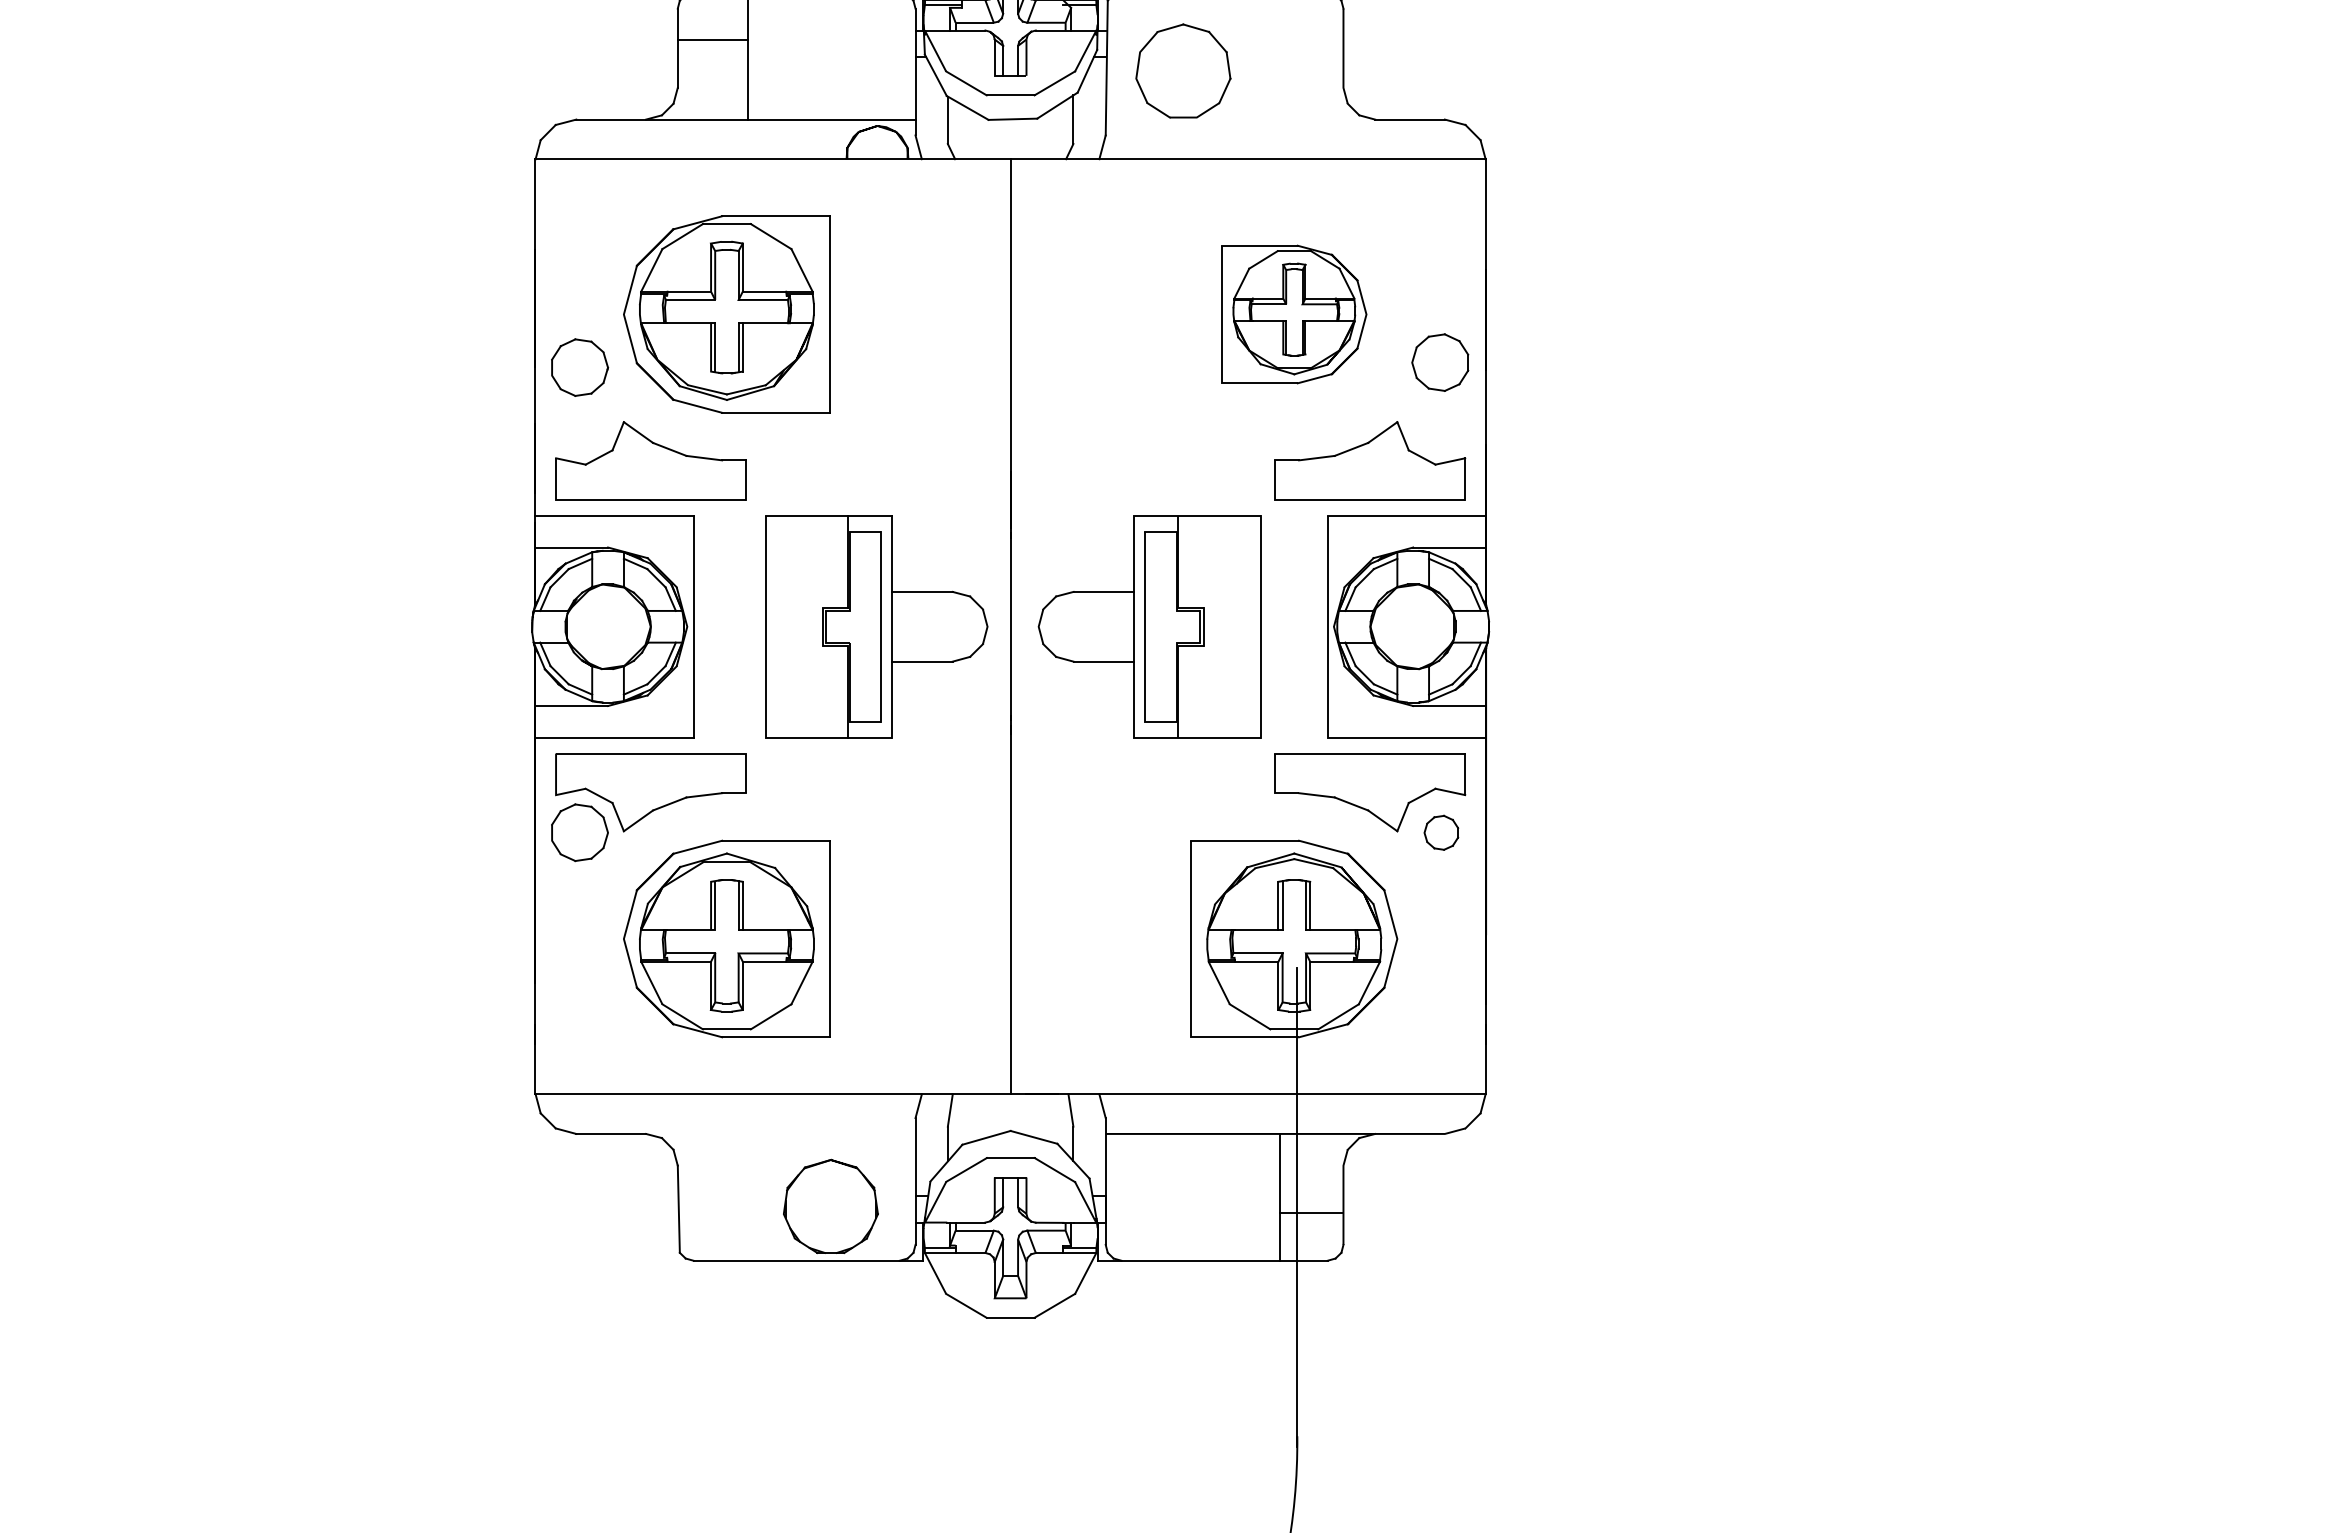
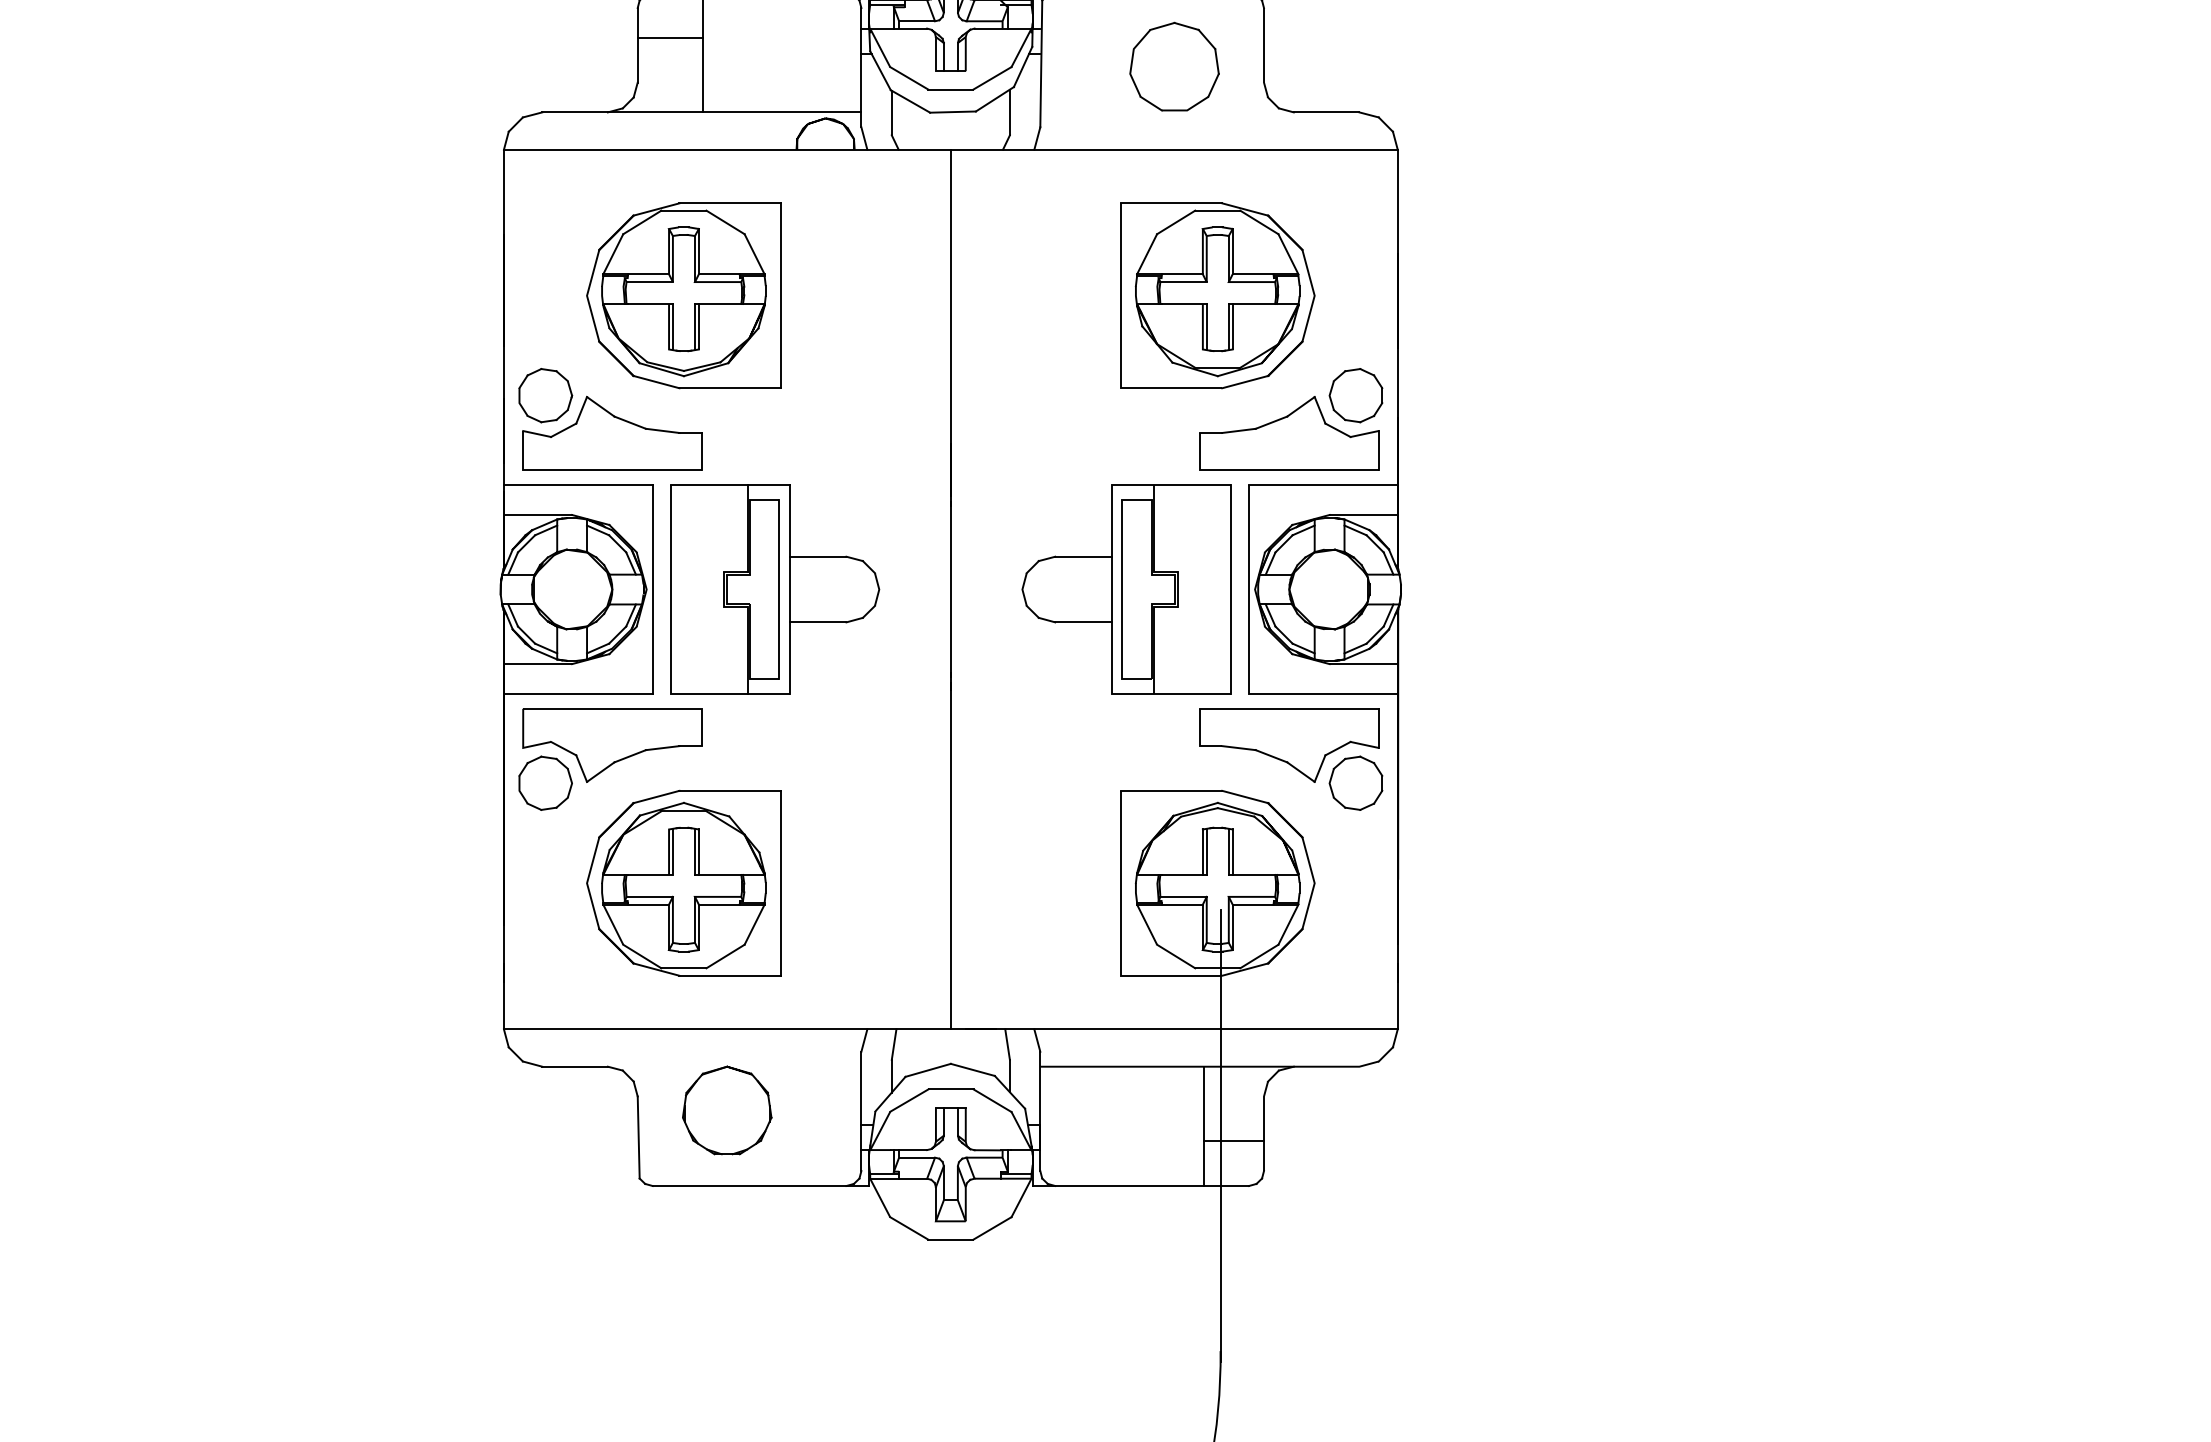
part: (1183, 70) -> (1174, 66), moved
part: (1294, 314) -> (1217, 295), size x1.43
part: (1440, 362) -> (1356, 395), moved
part: (580, 367) -> (546, 395), moved
part: (876, 626) -> (774, 589), moved
part: (1149, 626) -> (1126, 589), moved
part: (1441, 832) -> (1356, 783), size x1.67
part: (830, 1206) -> (726, 1110), moved

